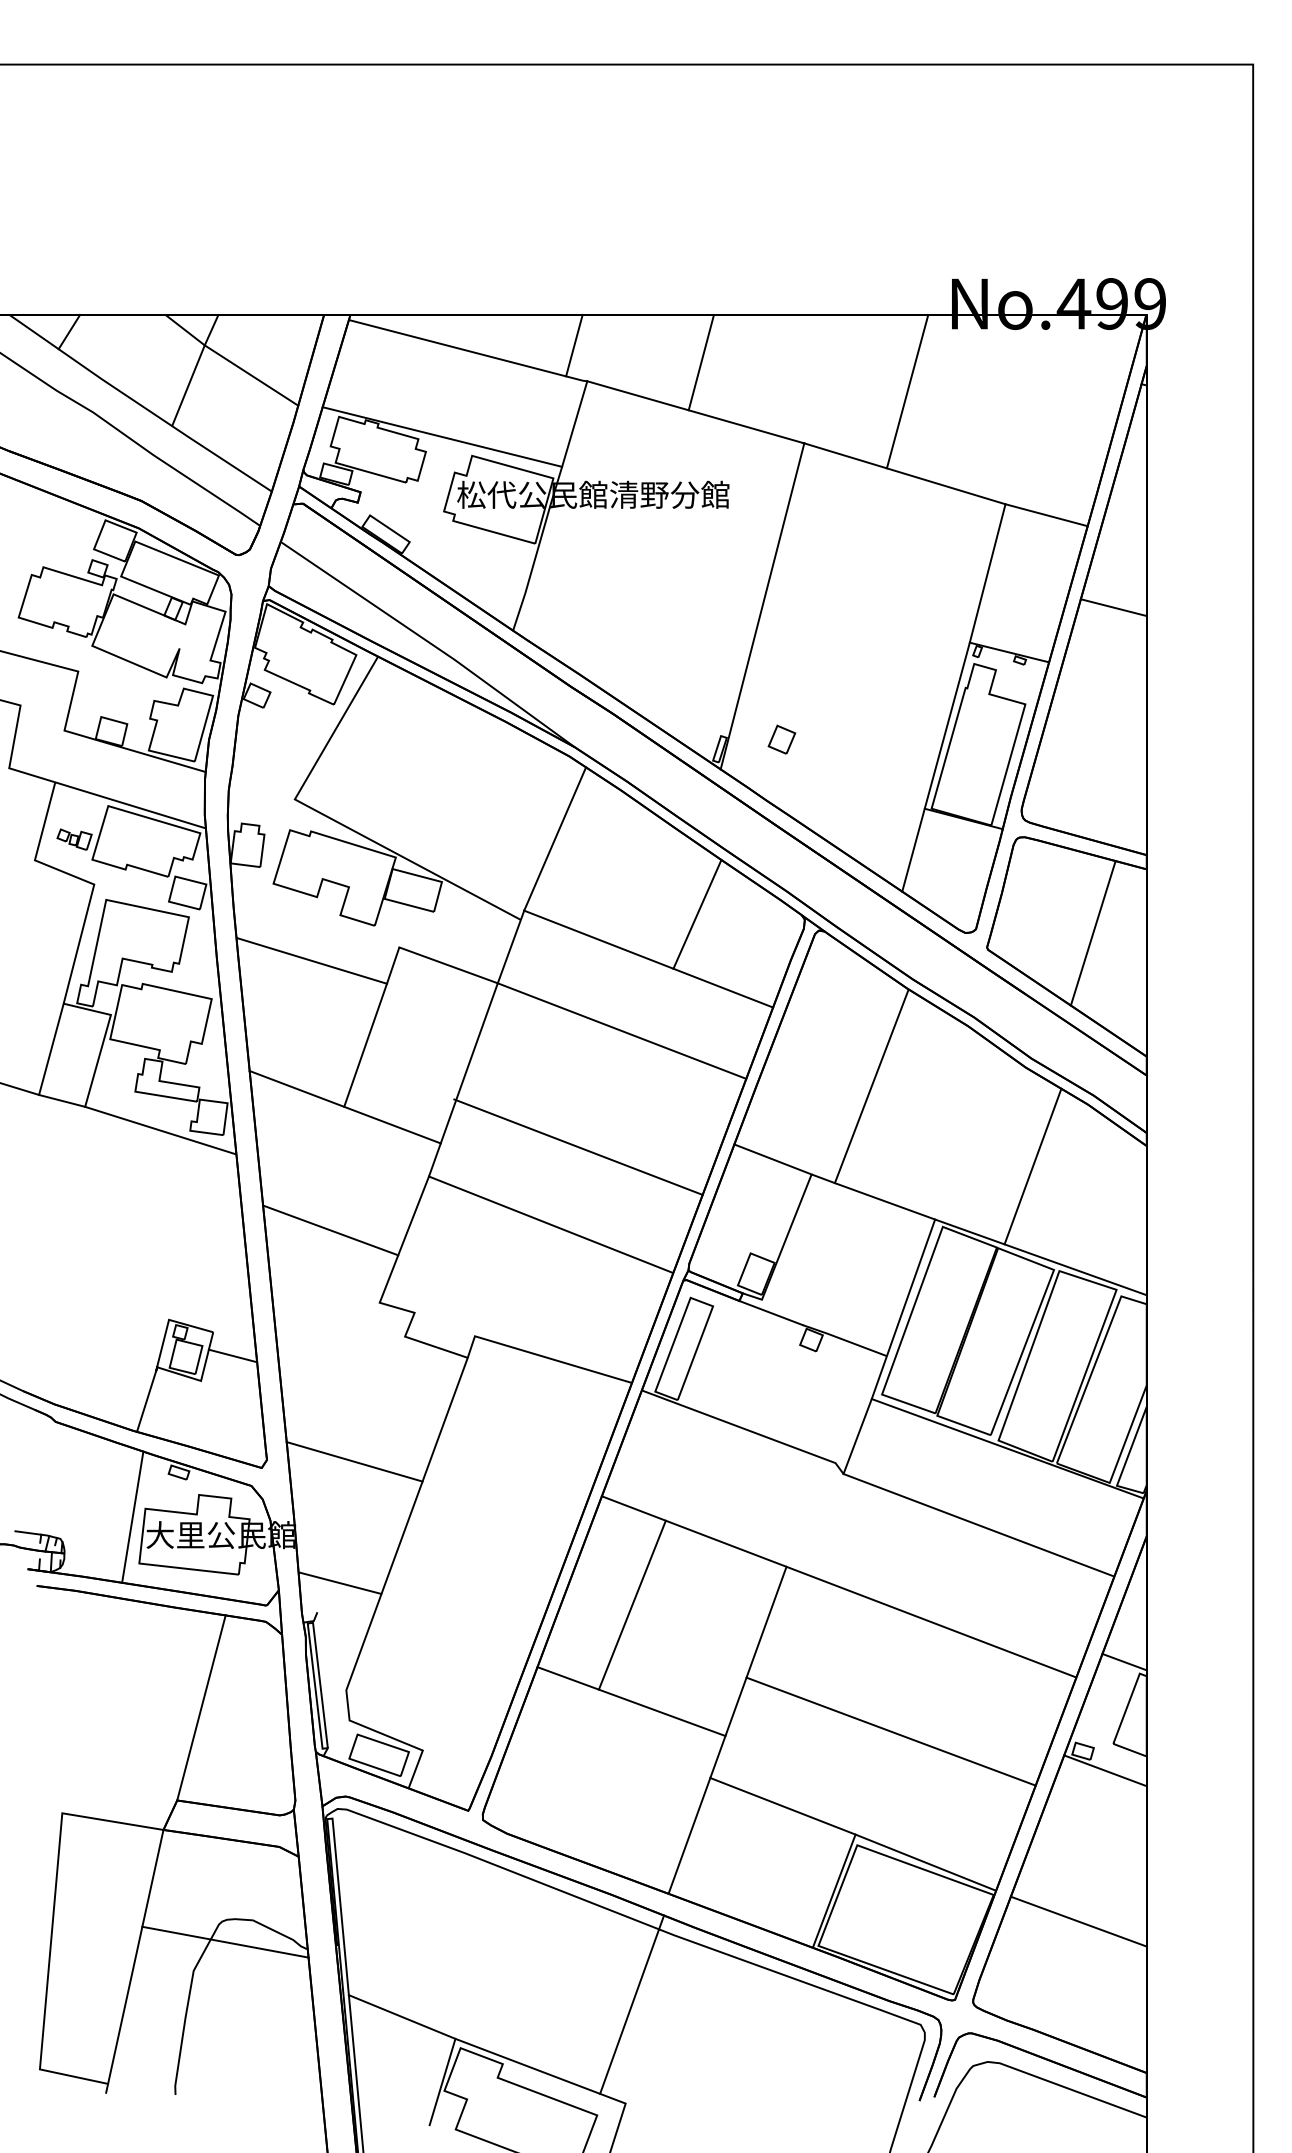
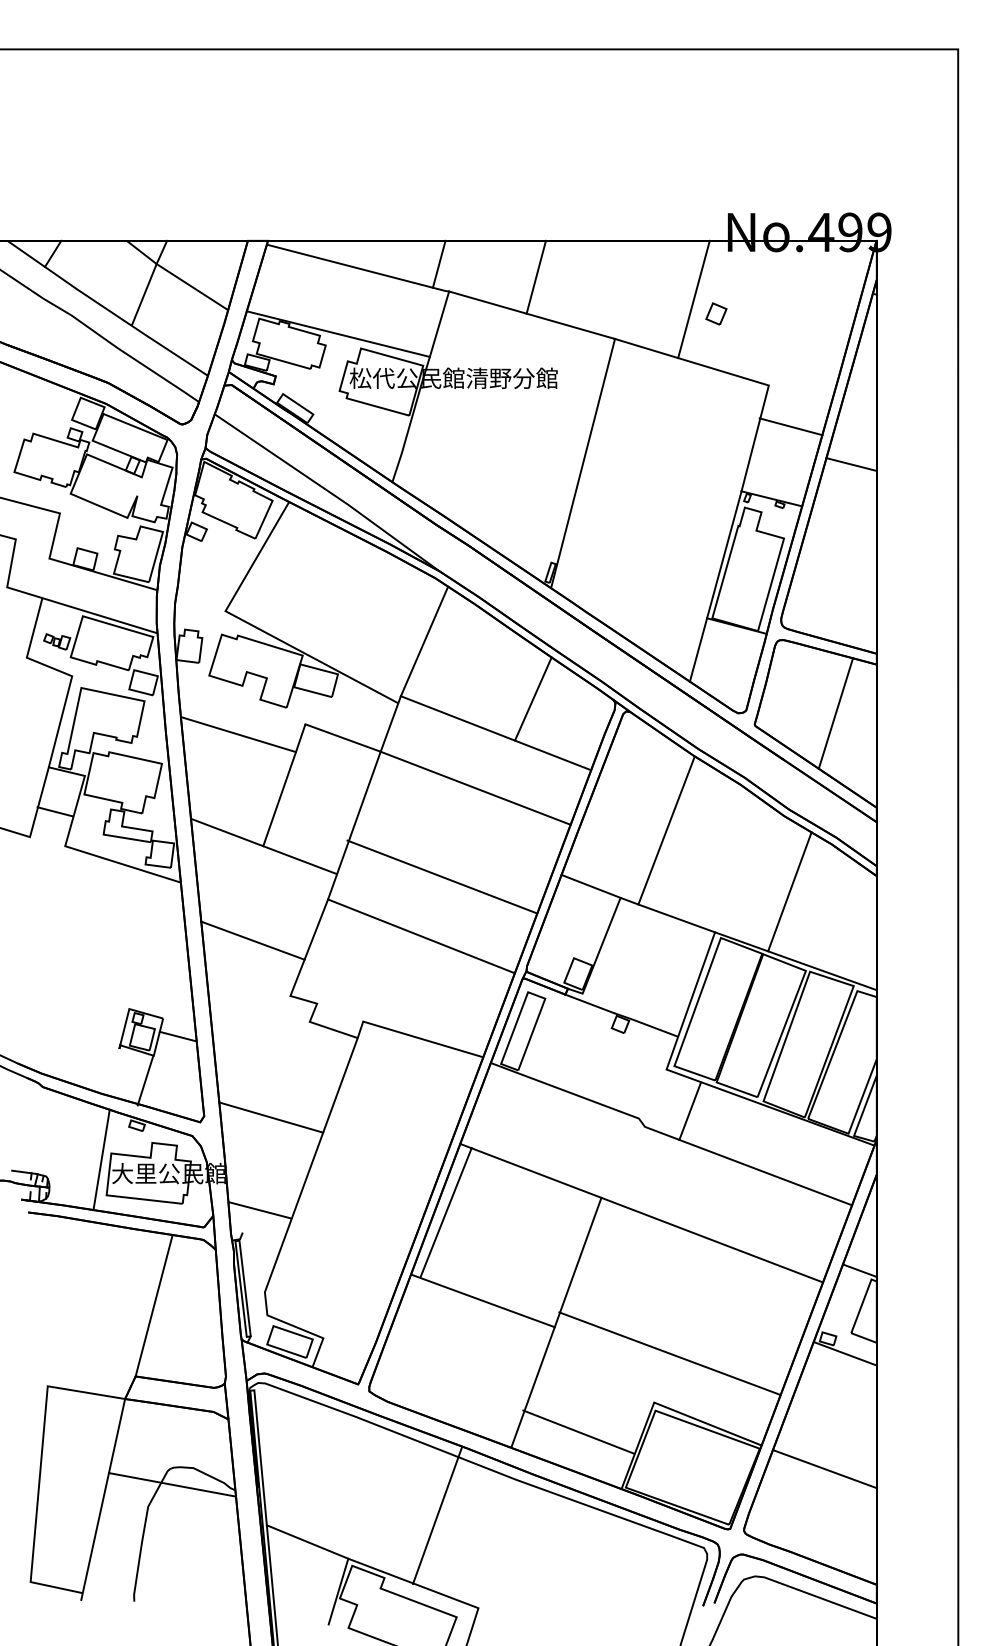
line: (1046, 515) -> (791, 426), moved
part: (781, 739) -> (716, 313), moved
line: (62, 1100) -> (55, 811), moved
line: (147, 1399) -> (145, 1080), moved
line: (857, 1436) -> (690, 1111), moved
line: (631, 1604) -> (445, 1212), moved
line: (890, 1731) -> (669, 1353), moved
line: (782, 1806) -> (578, 1432), moved
line: (632, 2004) -> (437, 1515), moved

